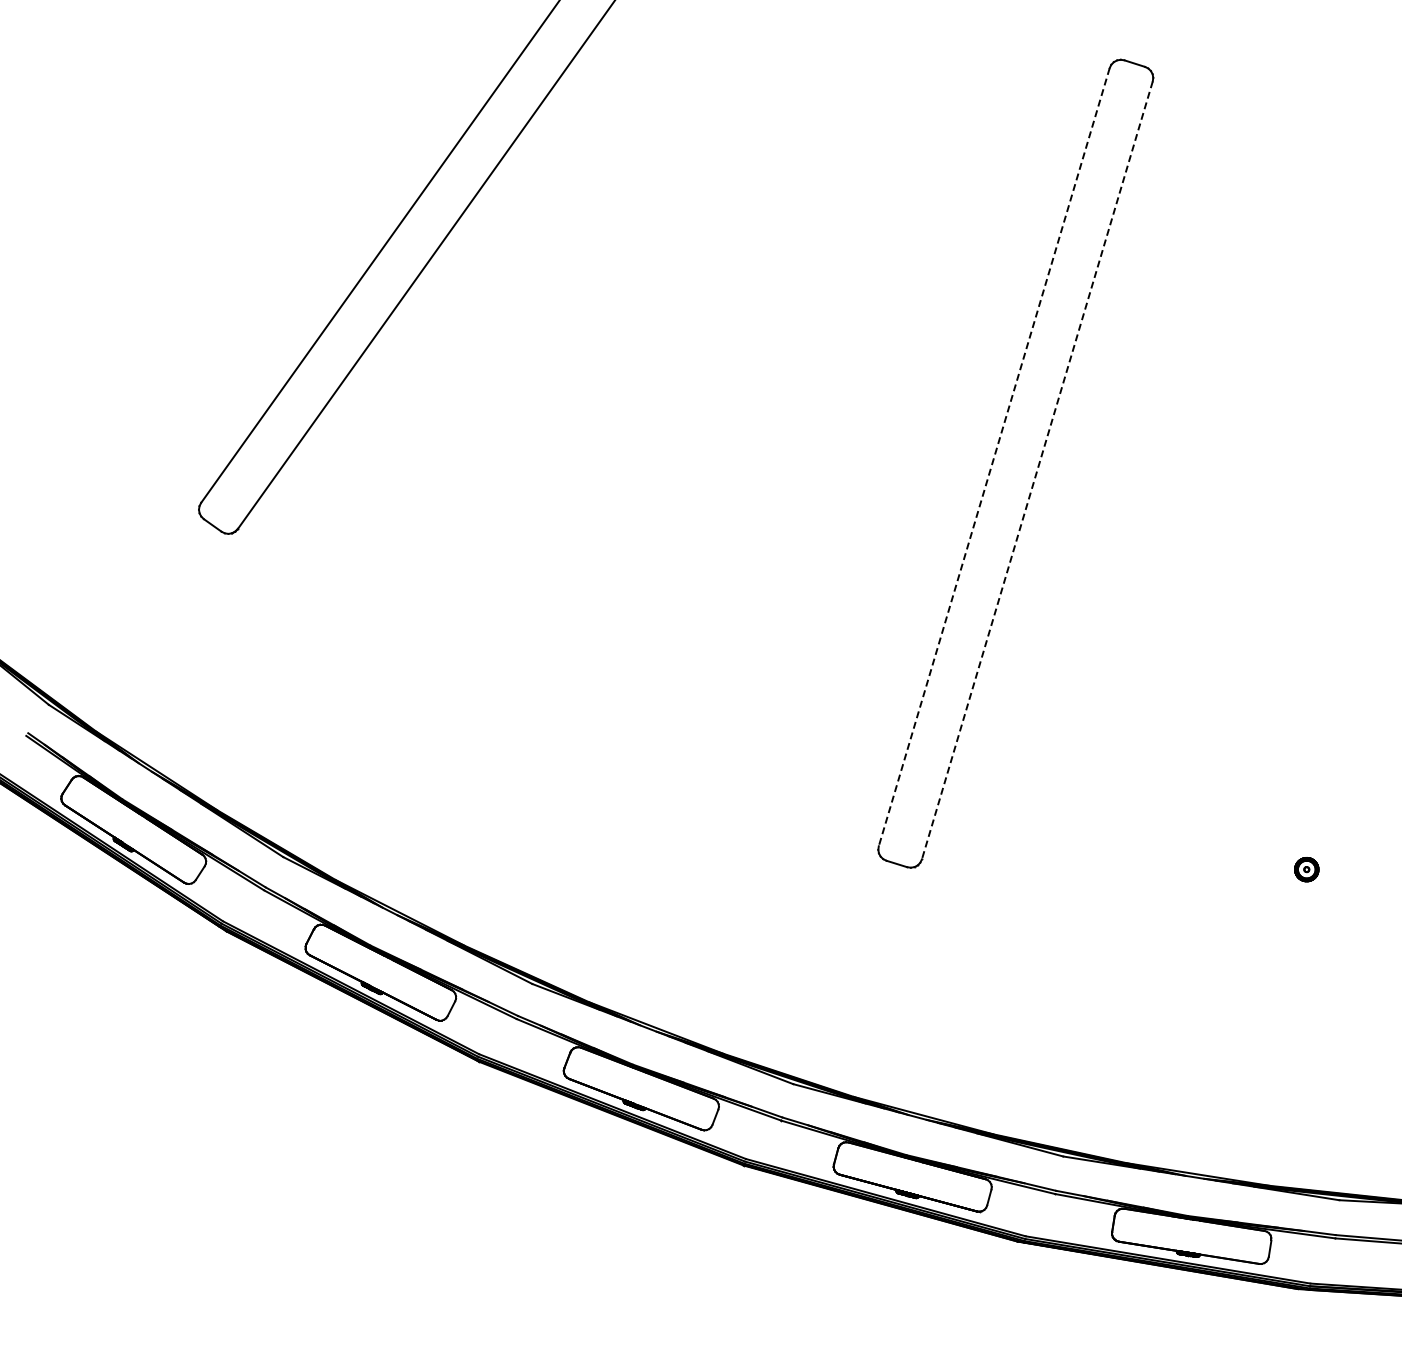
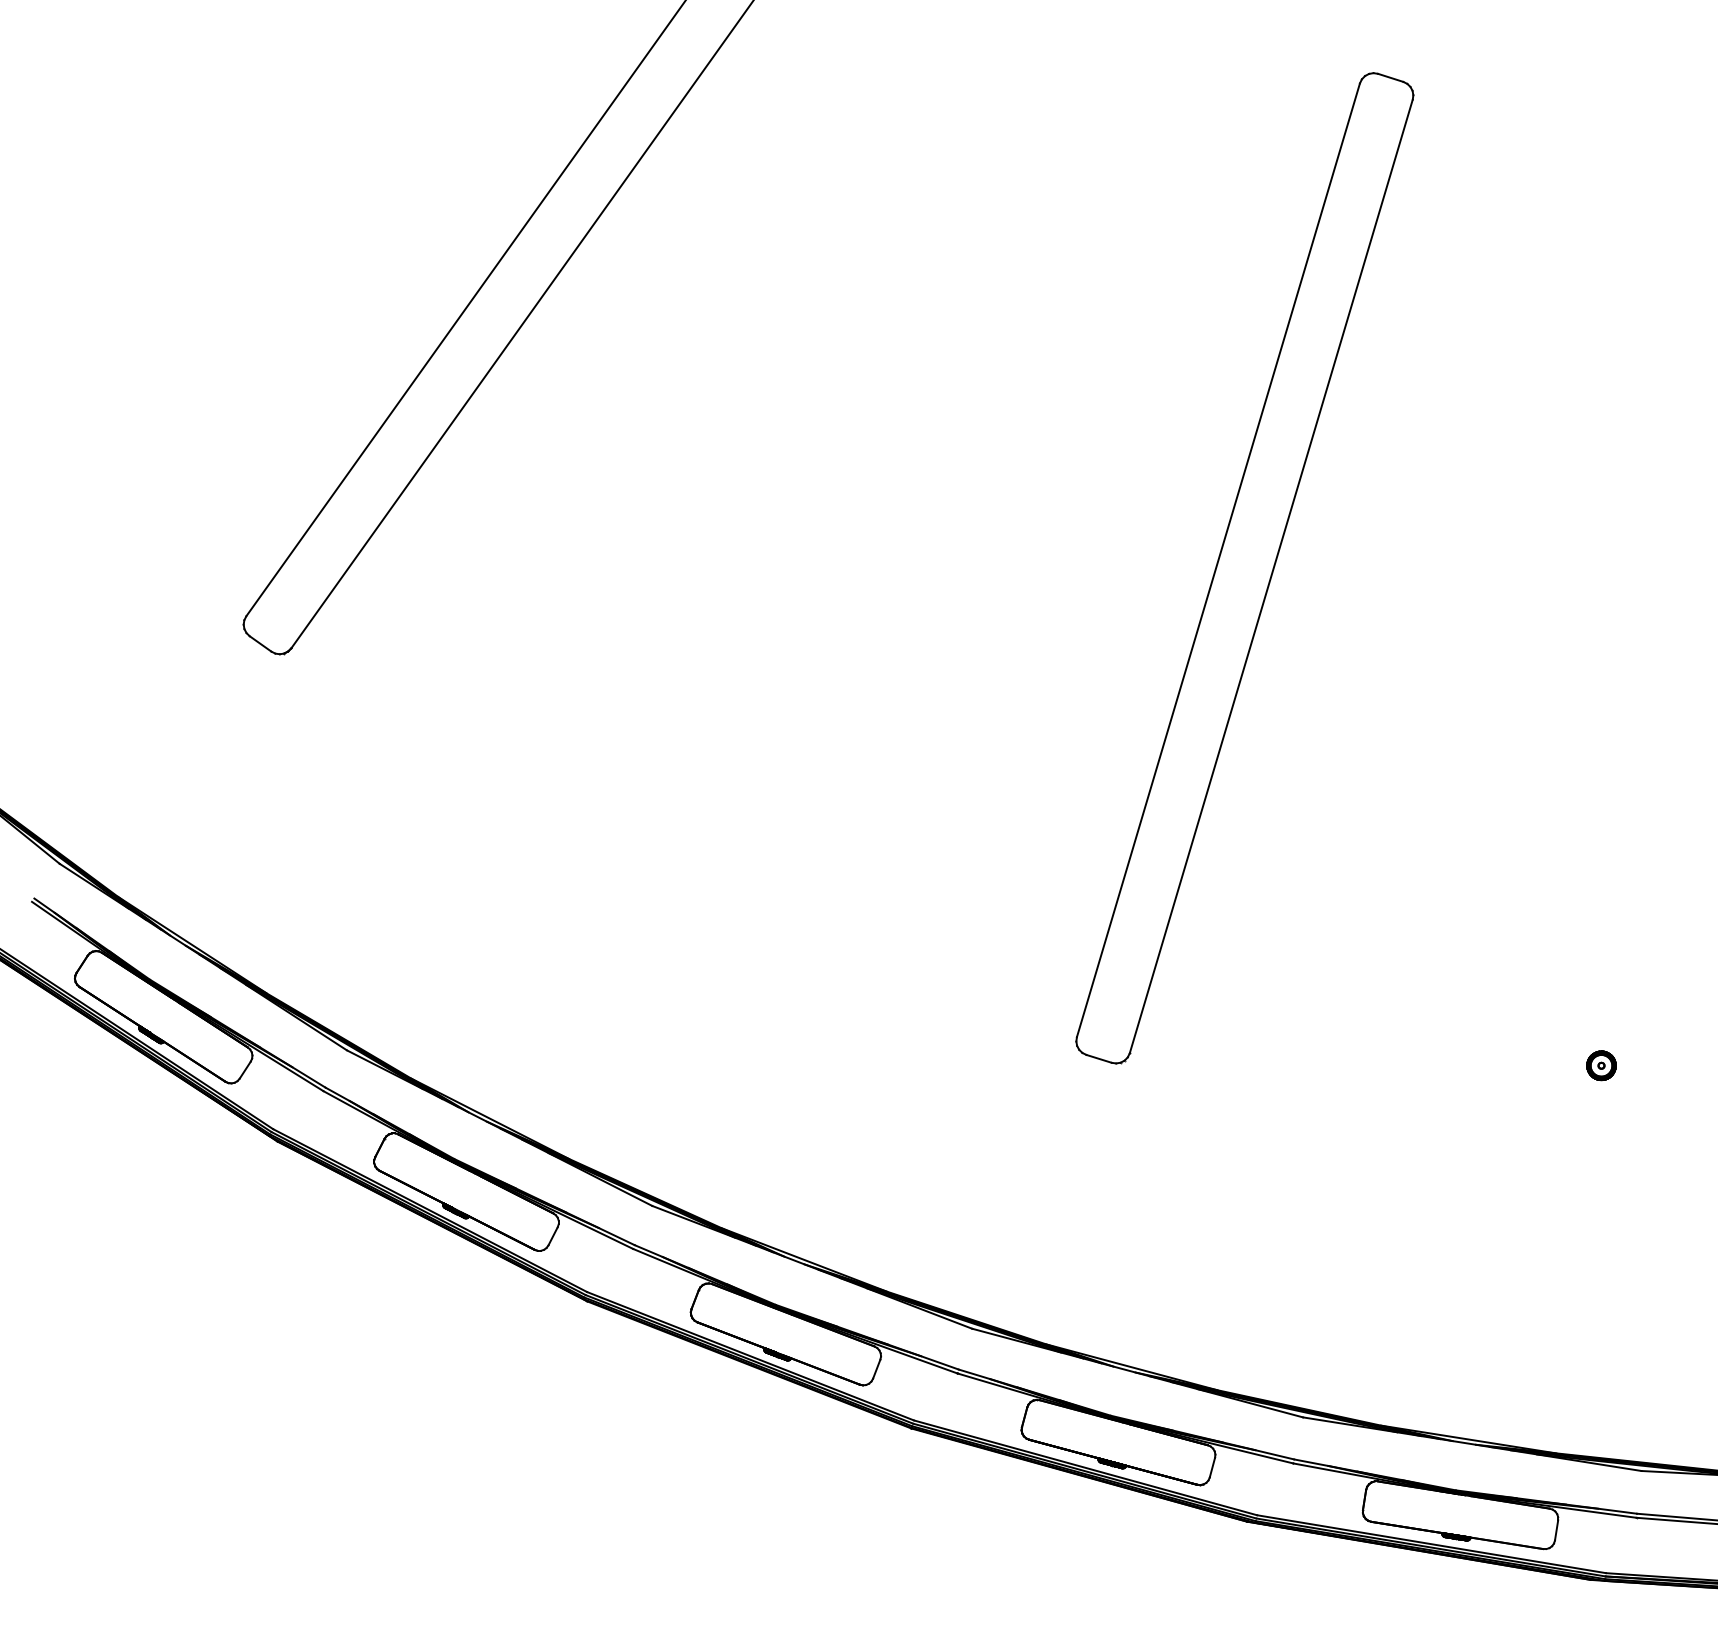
line: (994, 457) -> (1218, 560), dashed -> solid
line: (1037, 470) -> (1271, 576), dashed -> solid

